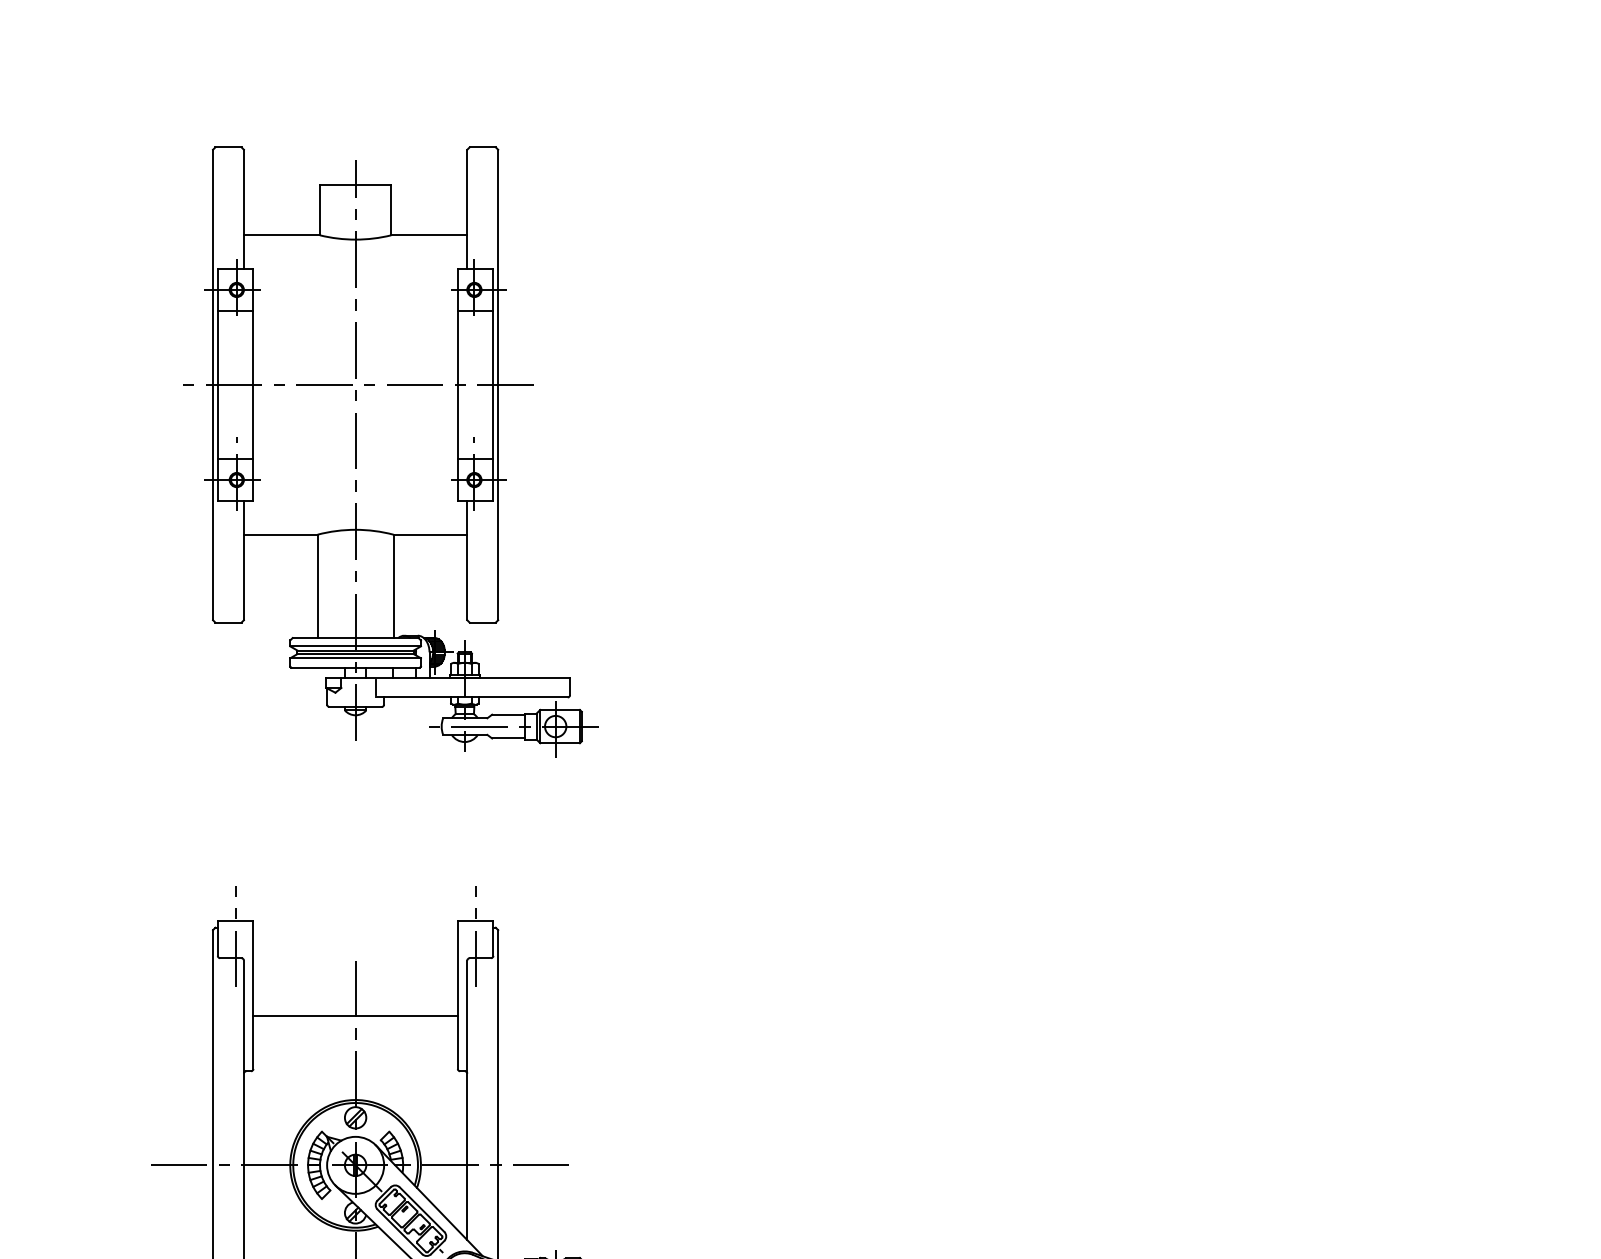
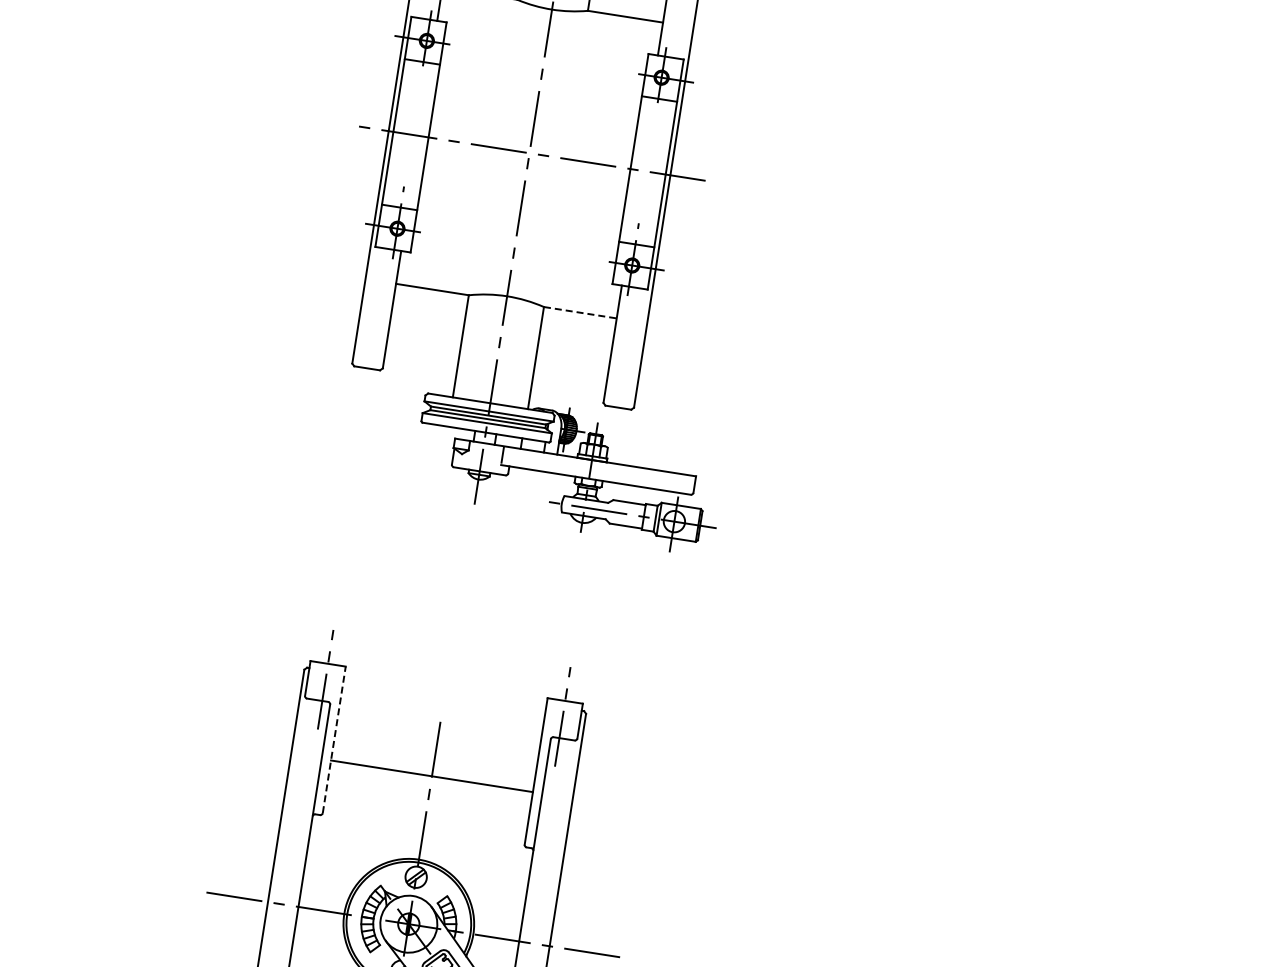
line: (430, 534) -> (580, 312), solid -> dashed
line: (253, 994) -> (334, 739), solid -> dashed

